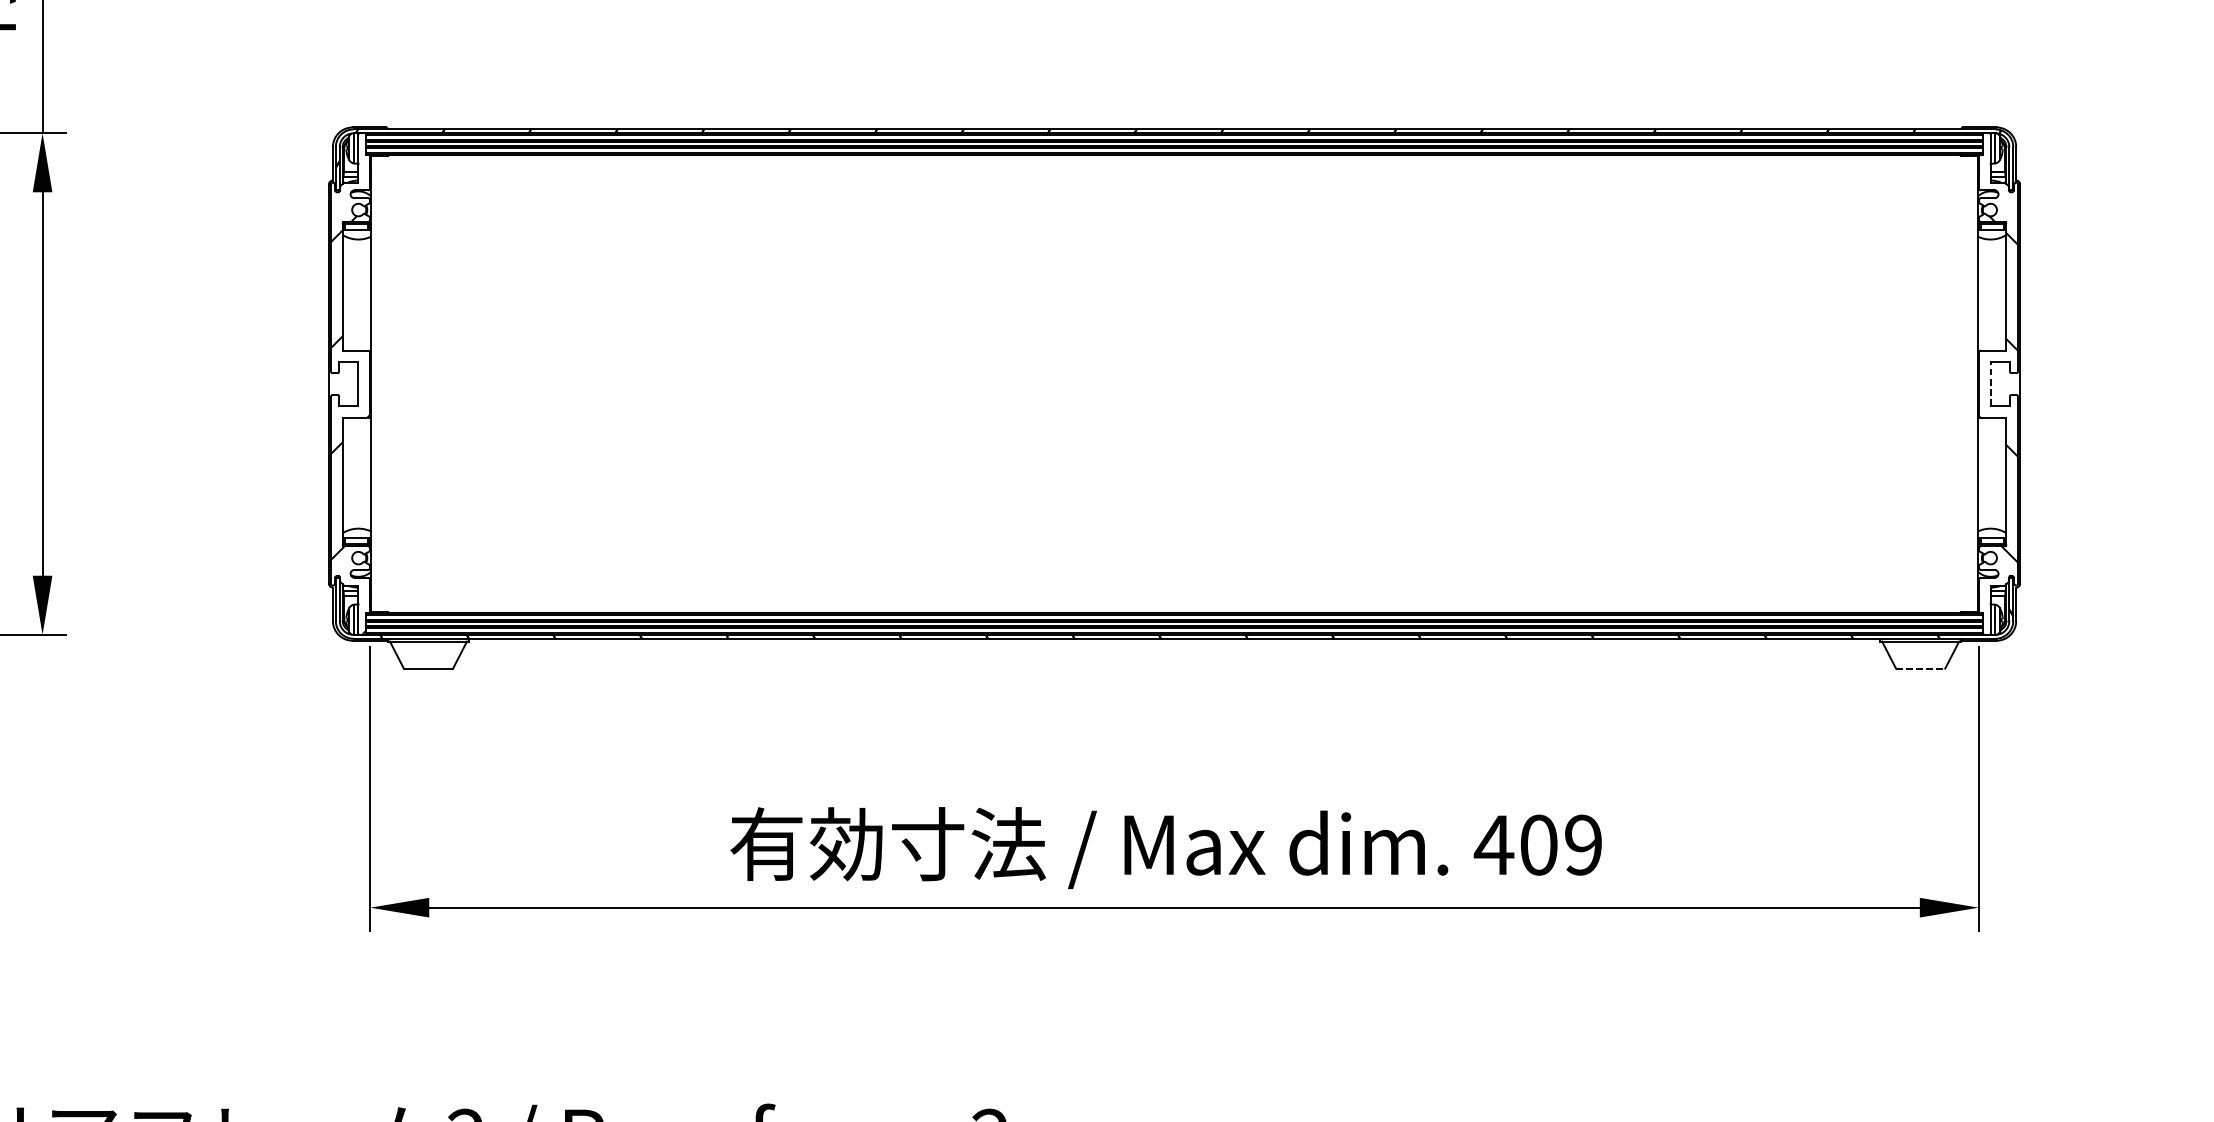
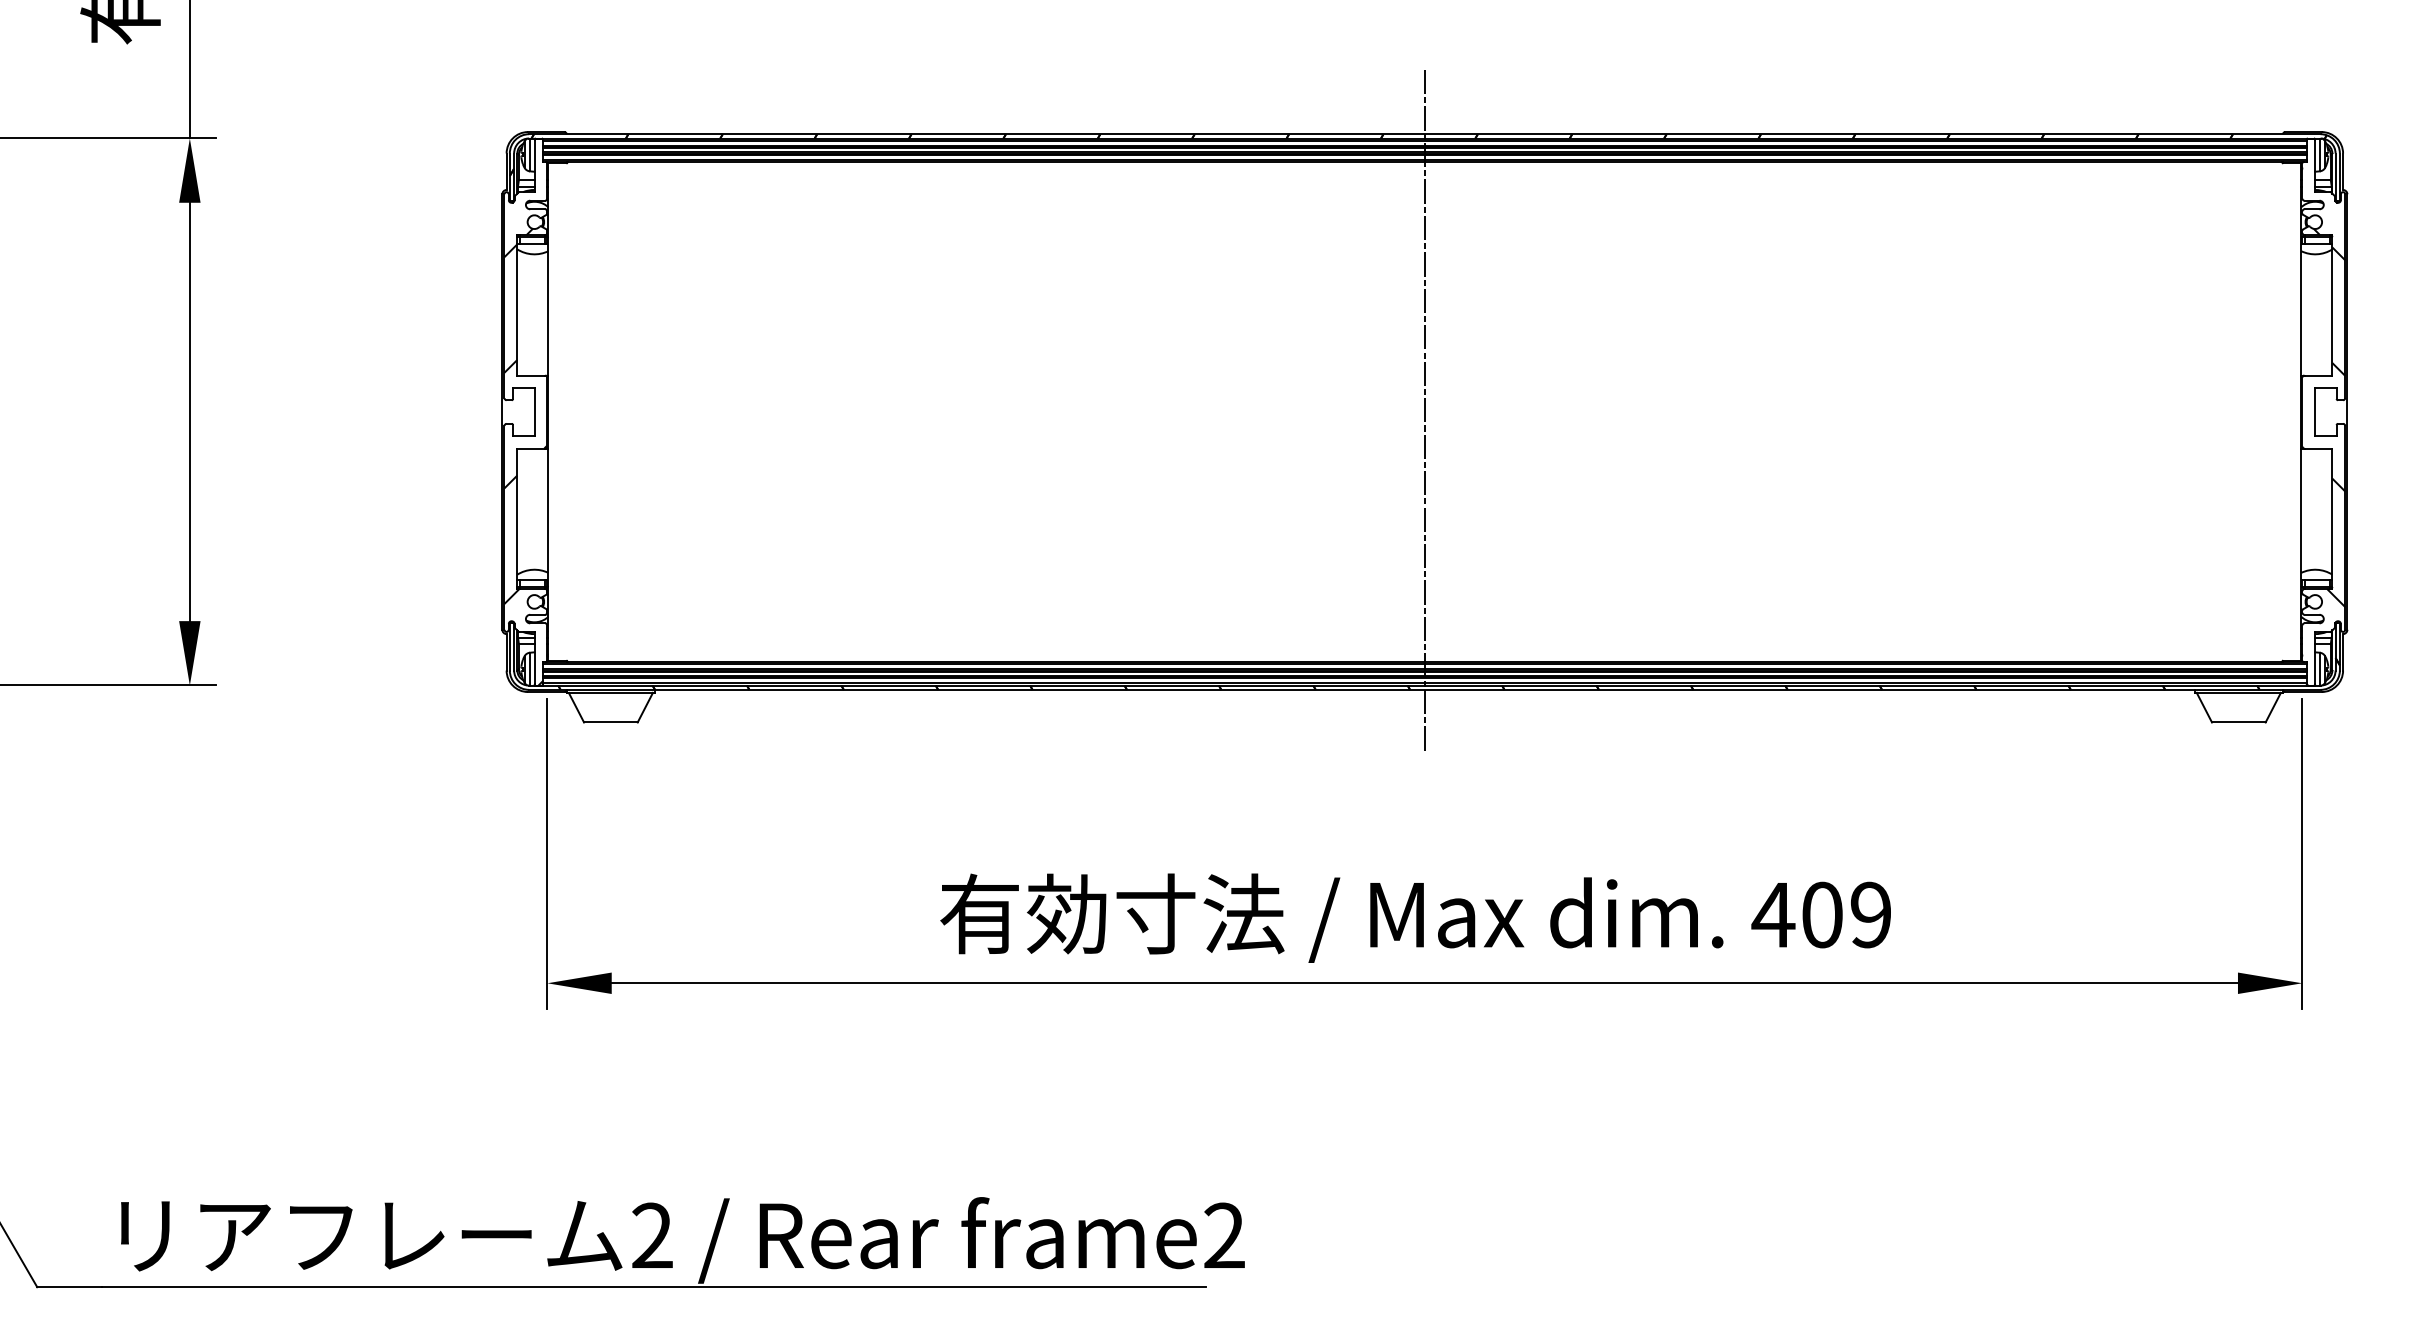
line: (1174, 383) -> (1424, 411), added
line: (1990, 384) -> (2315, 412), dashed -> solid
line: (1920, 668) -> (2238, 722), dashed -> solid

